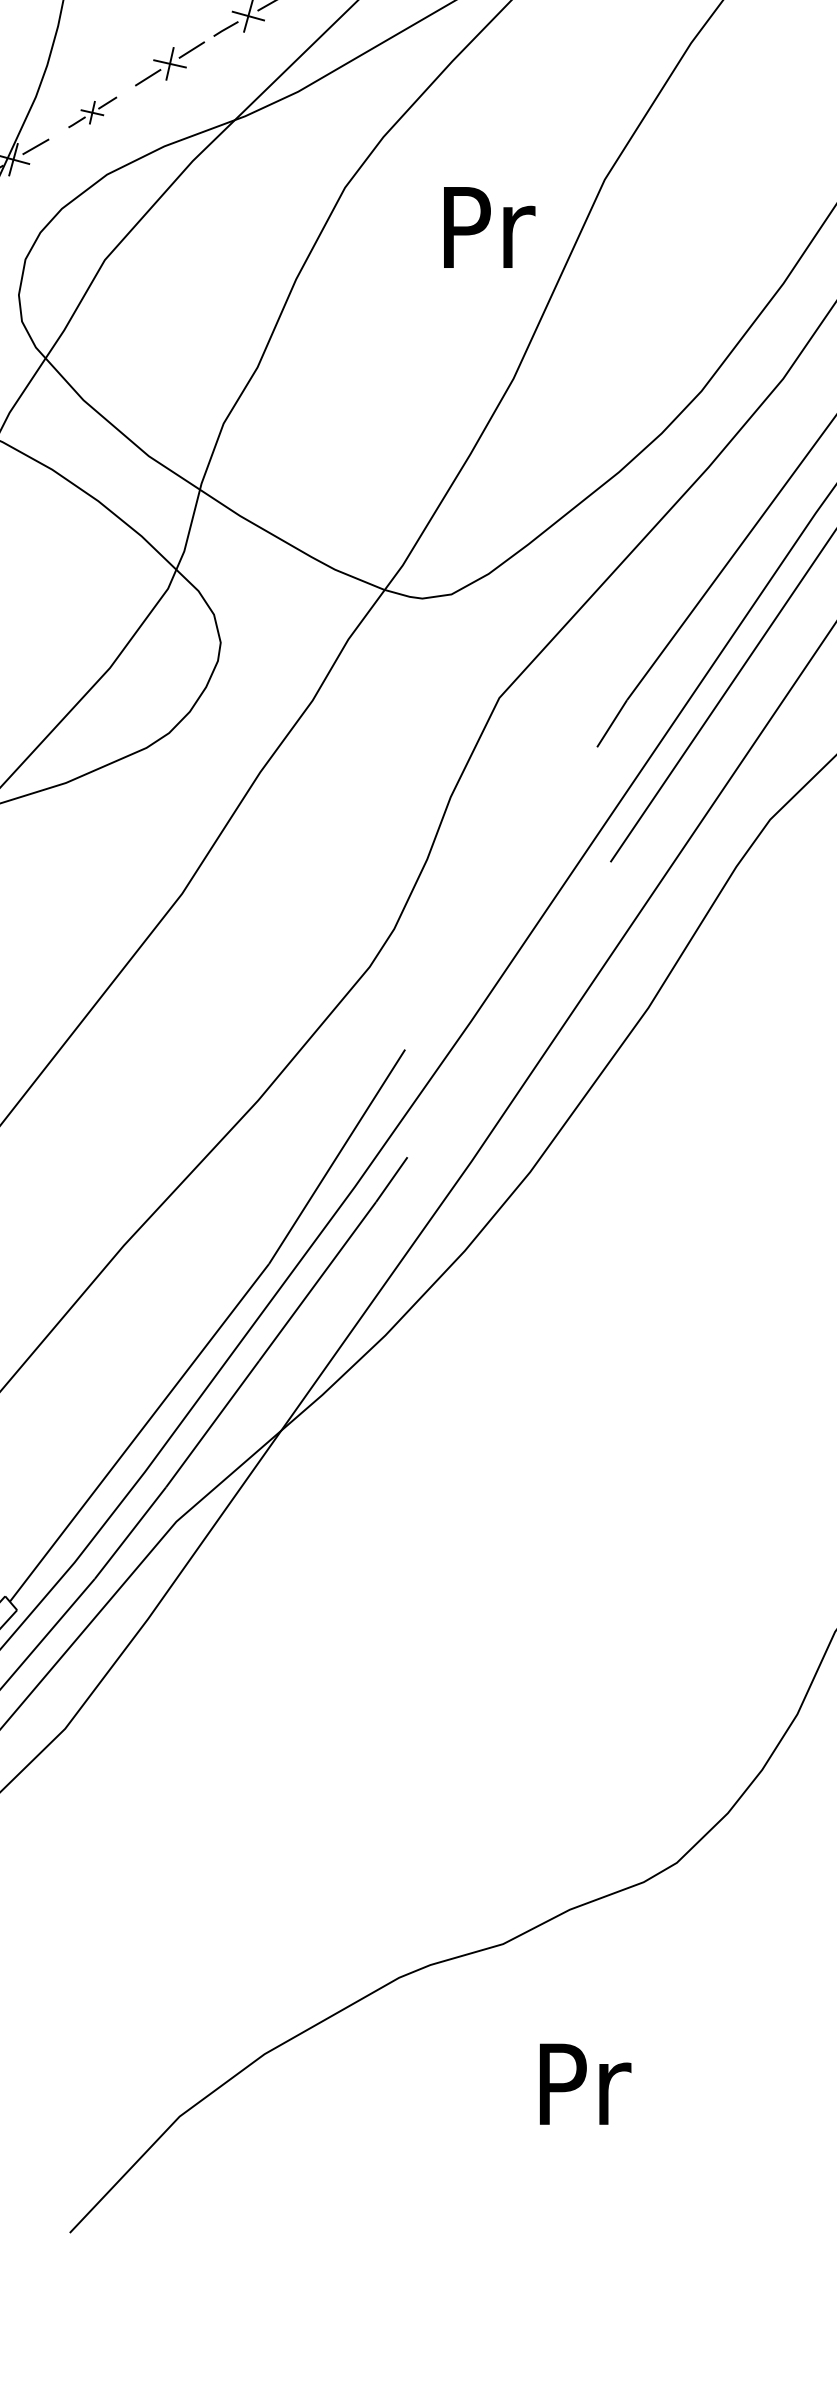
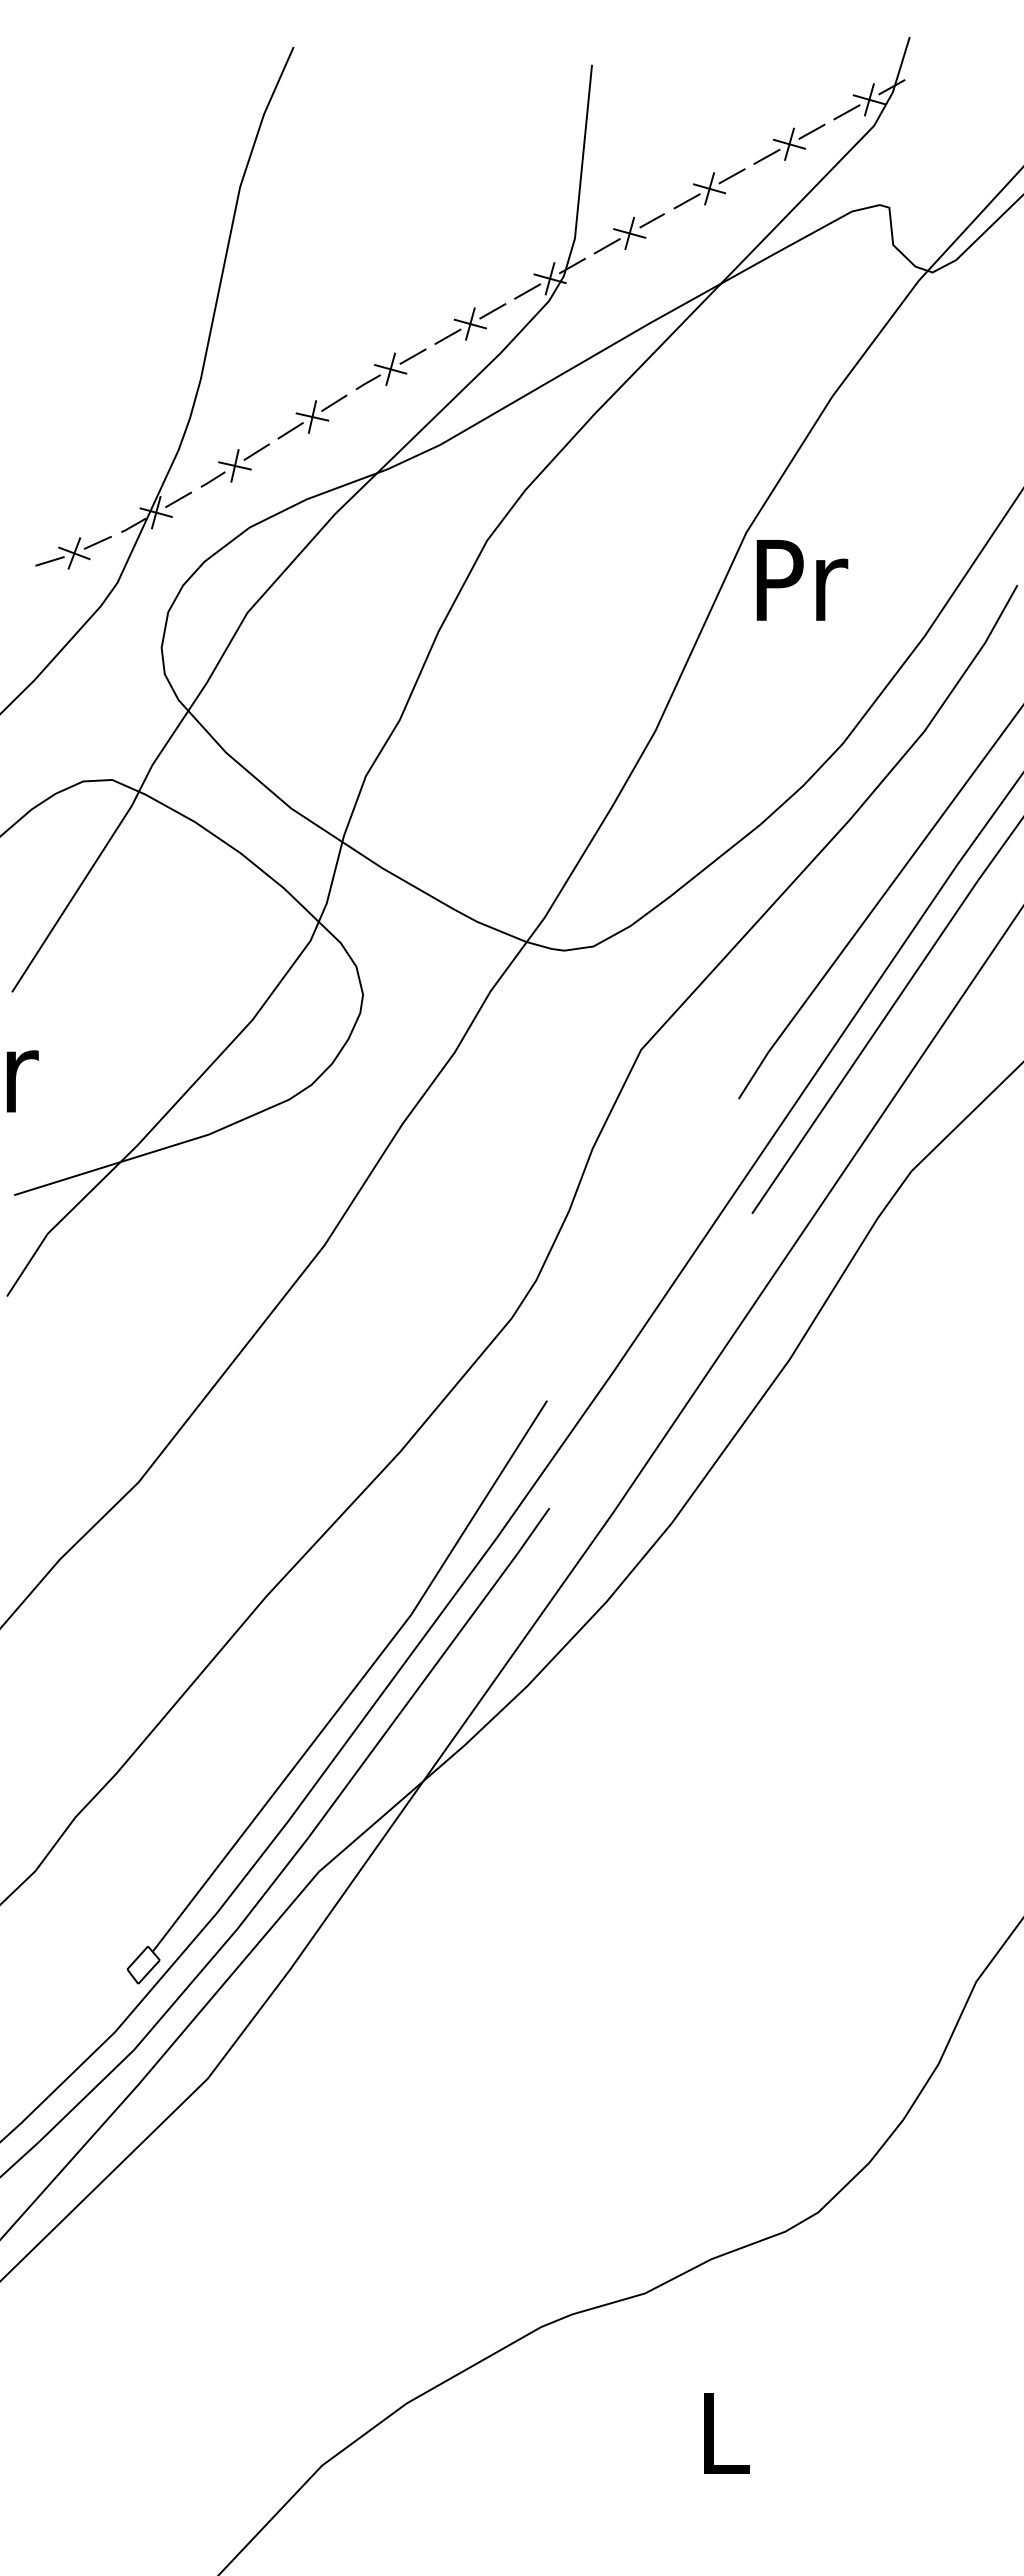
part: (91, 112) -> (234, 465), size x1.43
text: (489, 227) -> (802, 580), moved
text: (584, 2084) -> (726, 2433), Pr -> L

